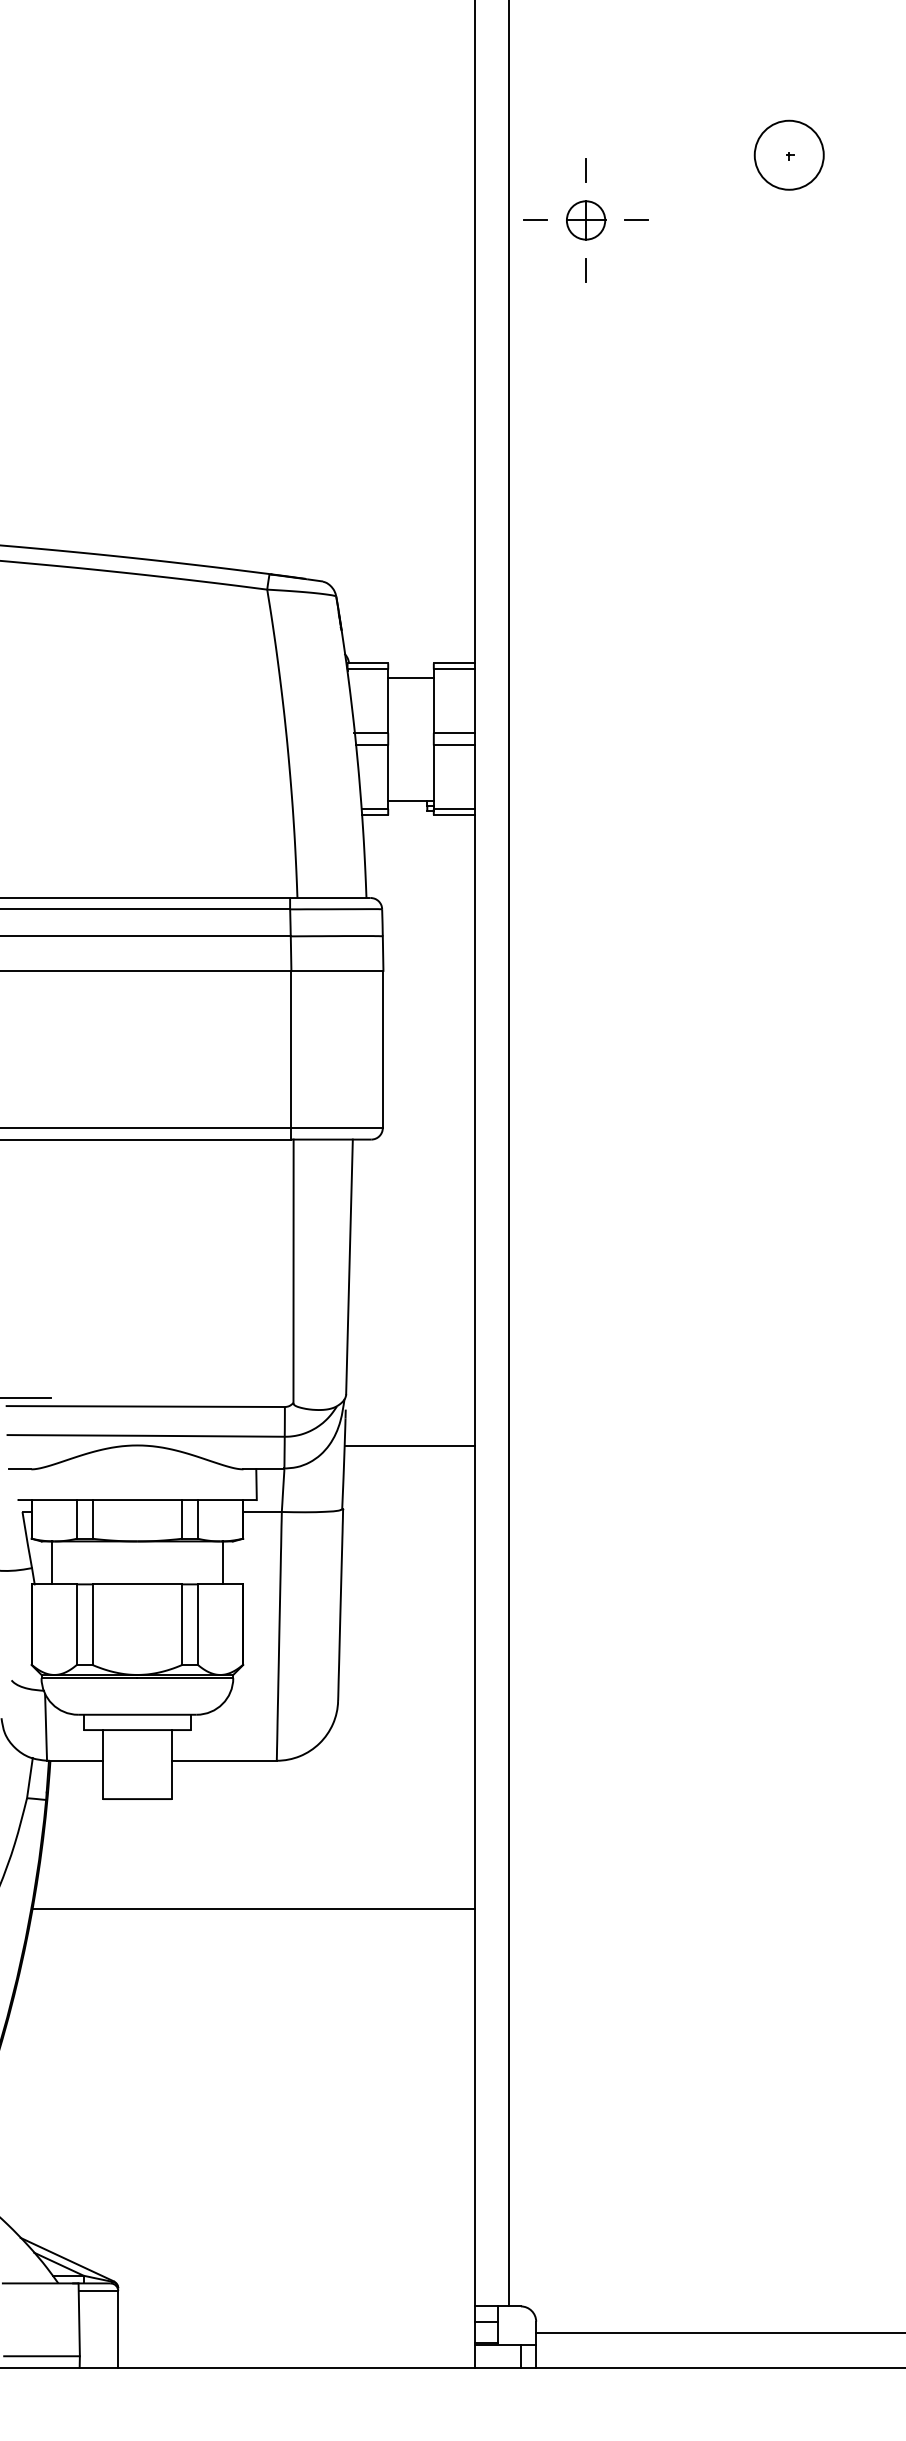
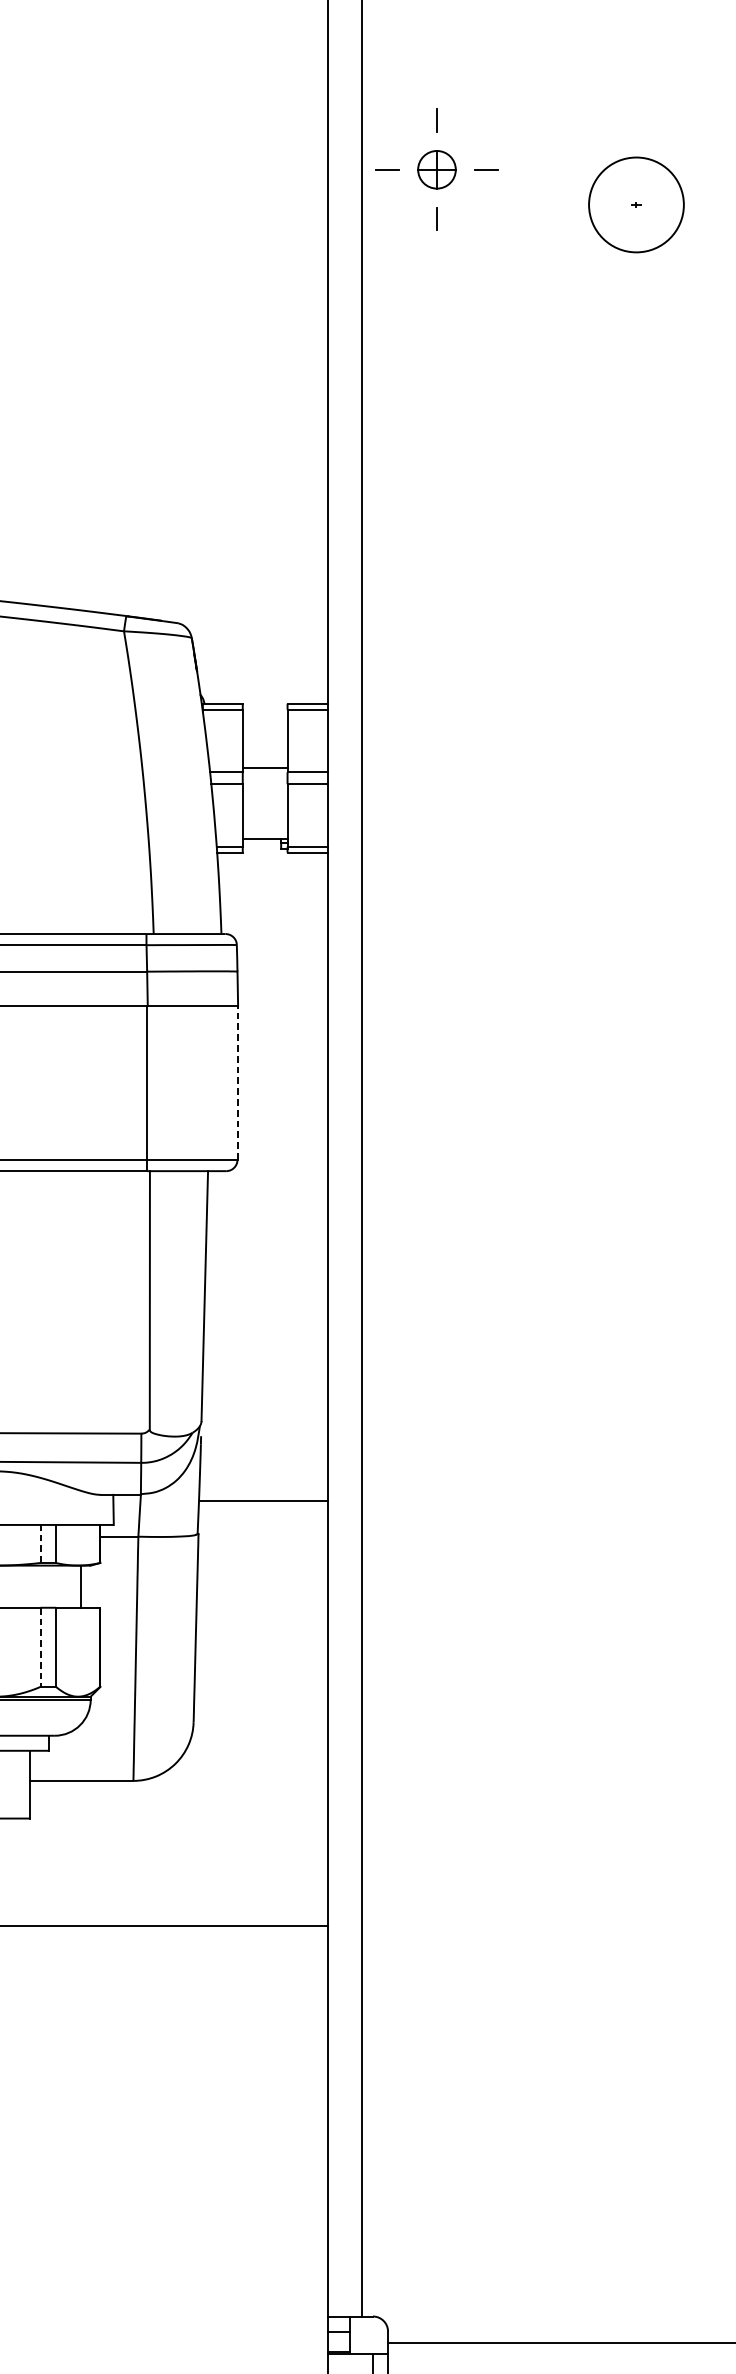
circle: (788, 154) -> (635, 204), size x1.4
part: (585, 220) -> (436, 169), moved
line: (410, 678) -> (264, 768), moved
line: (382, 1049) -> (237, 1082), solid -> dashed
line: (409, 1446) -> (263, 1500), moved
line: (182, 1518) -> (40, 1543), solid -> dashed
line: (182, 1625) -> (40, 1648), solid -> dashed

